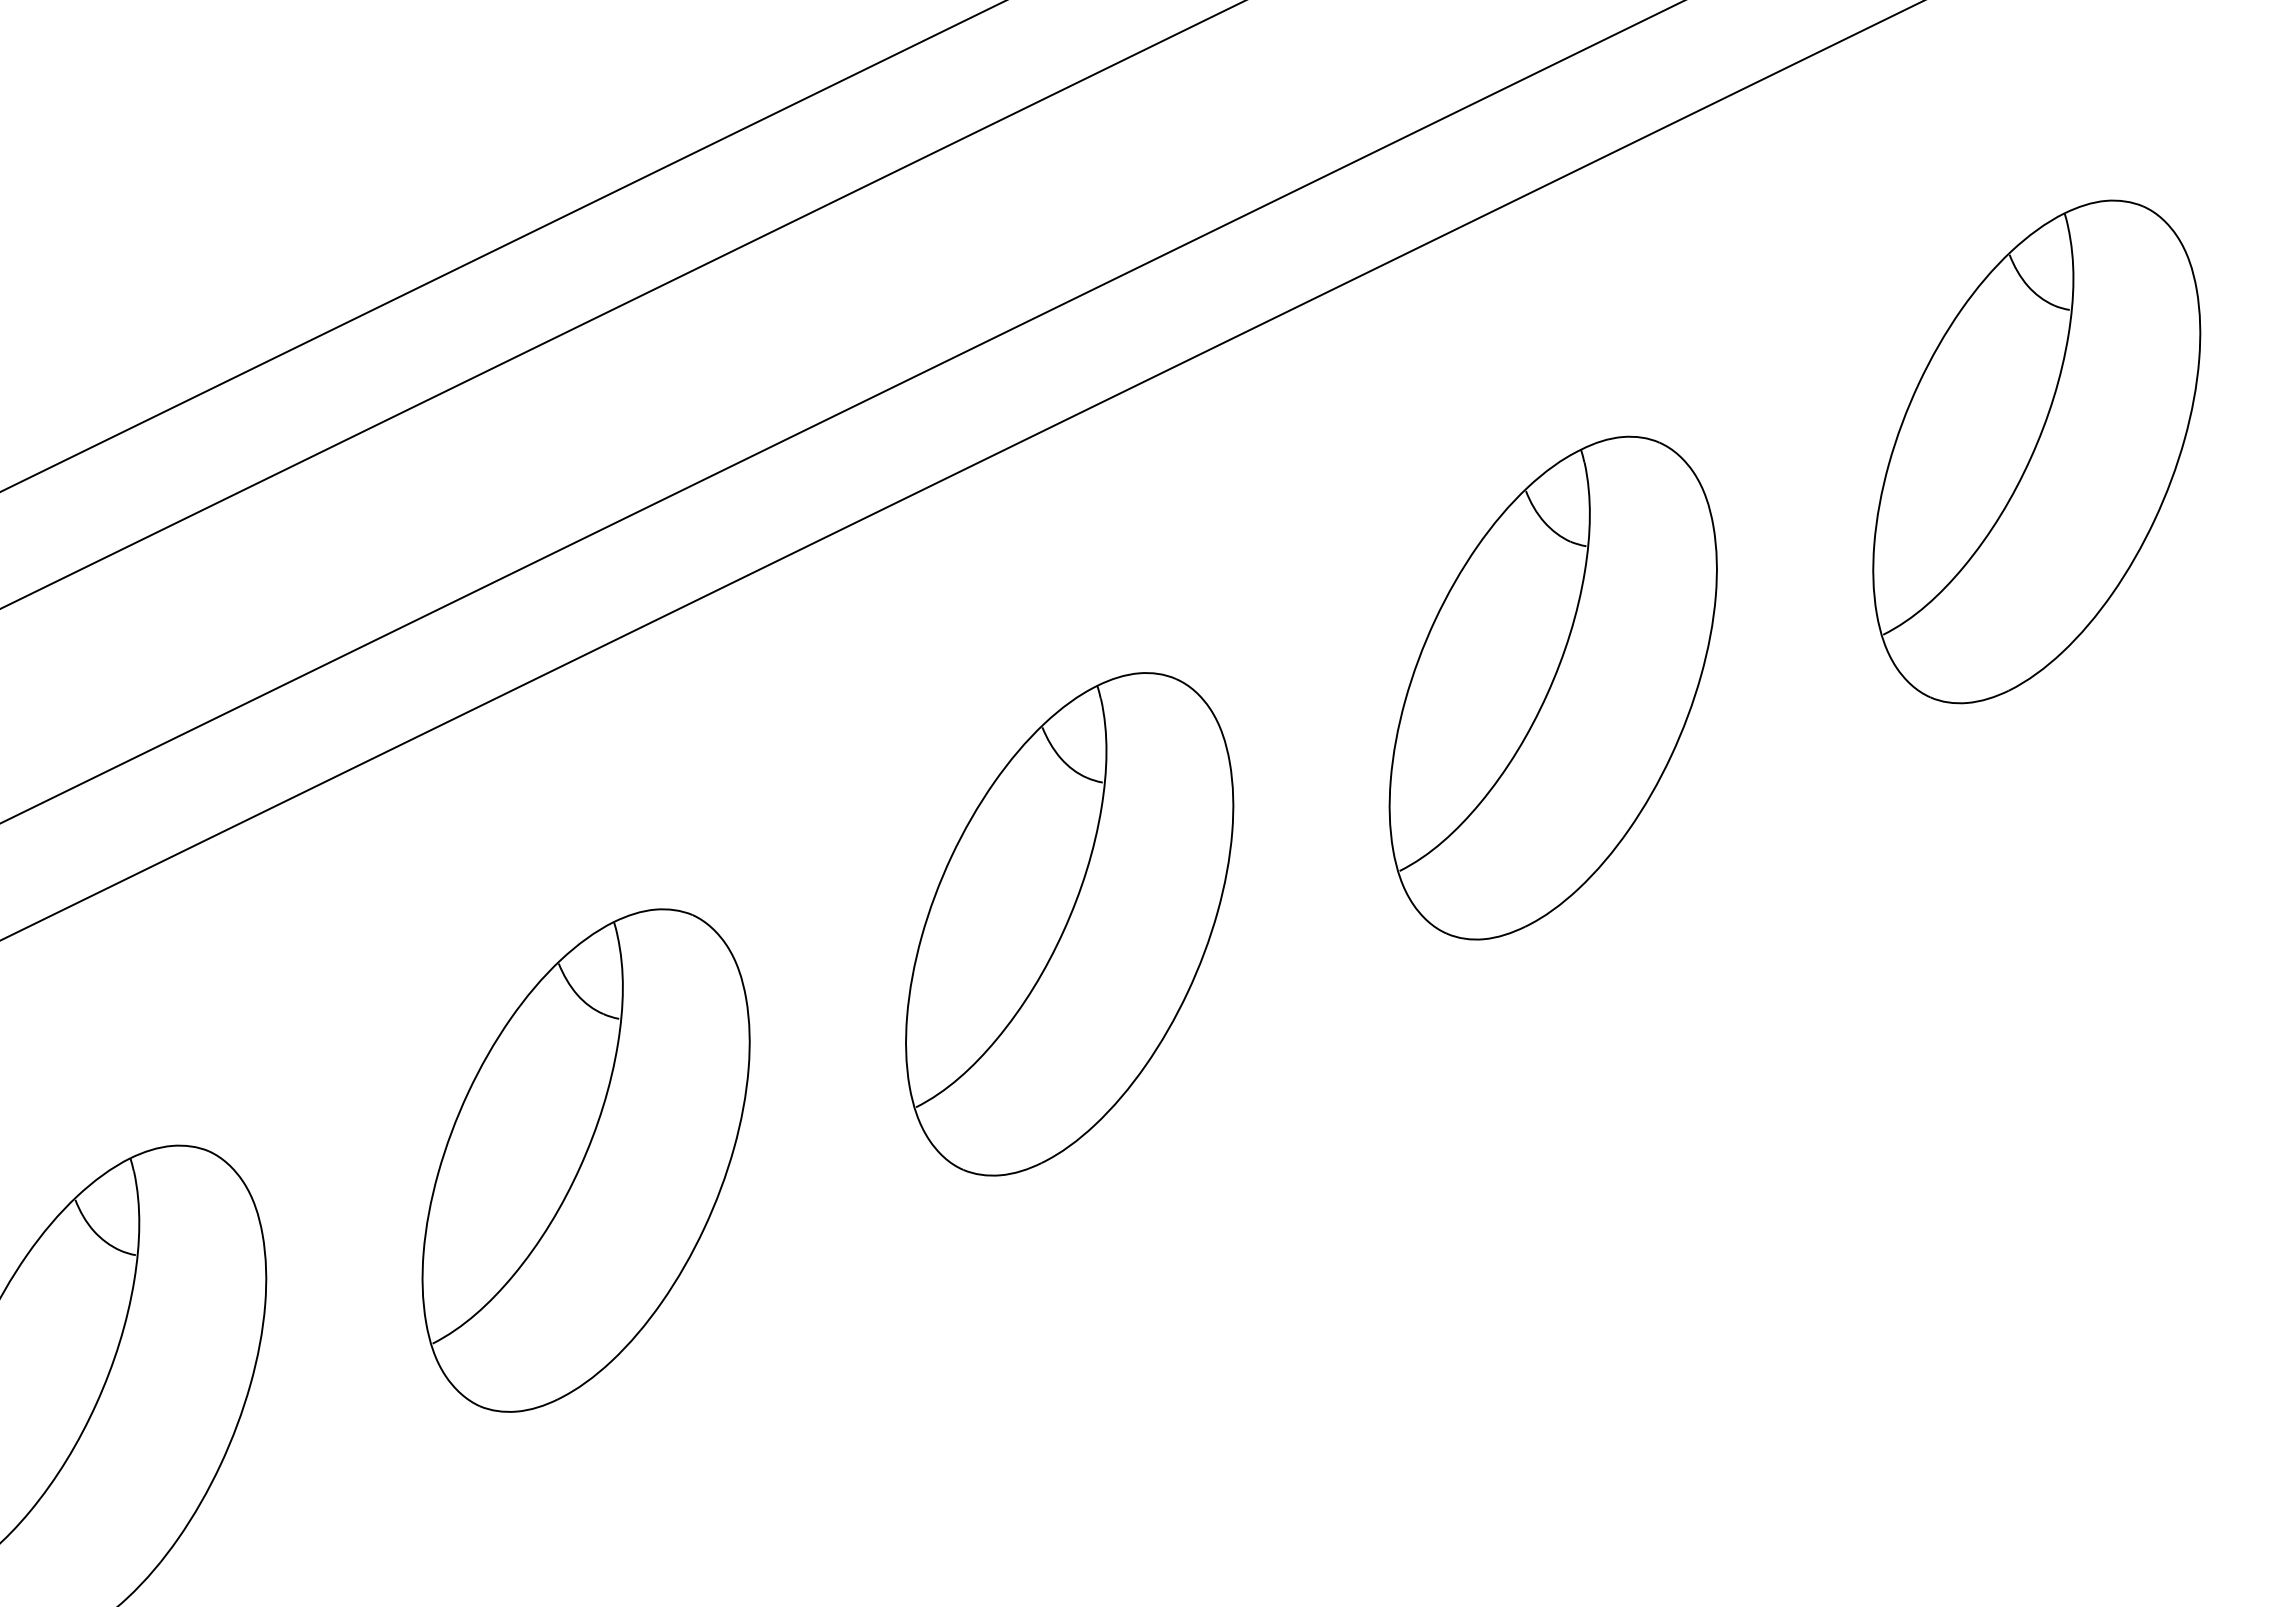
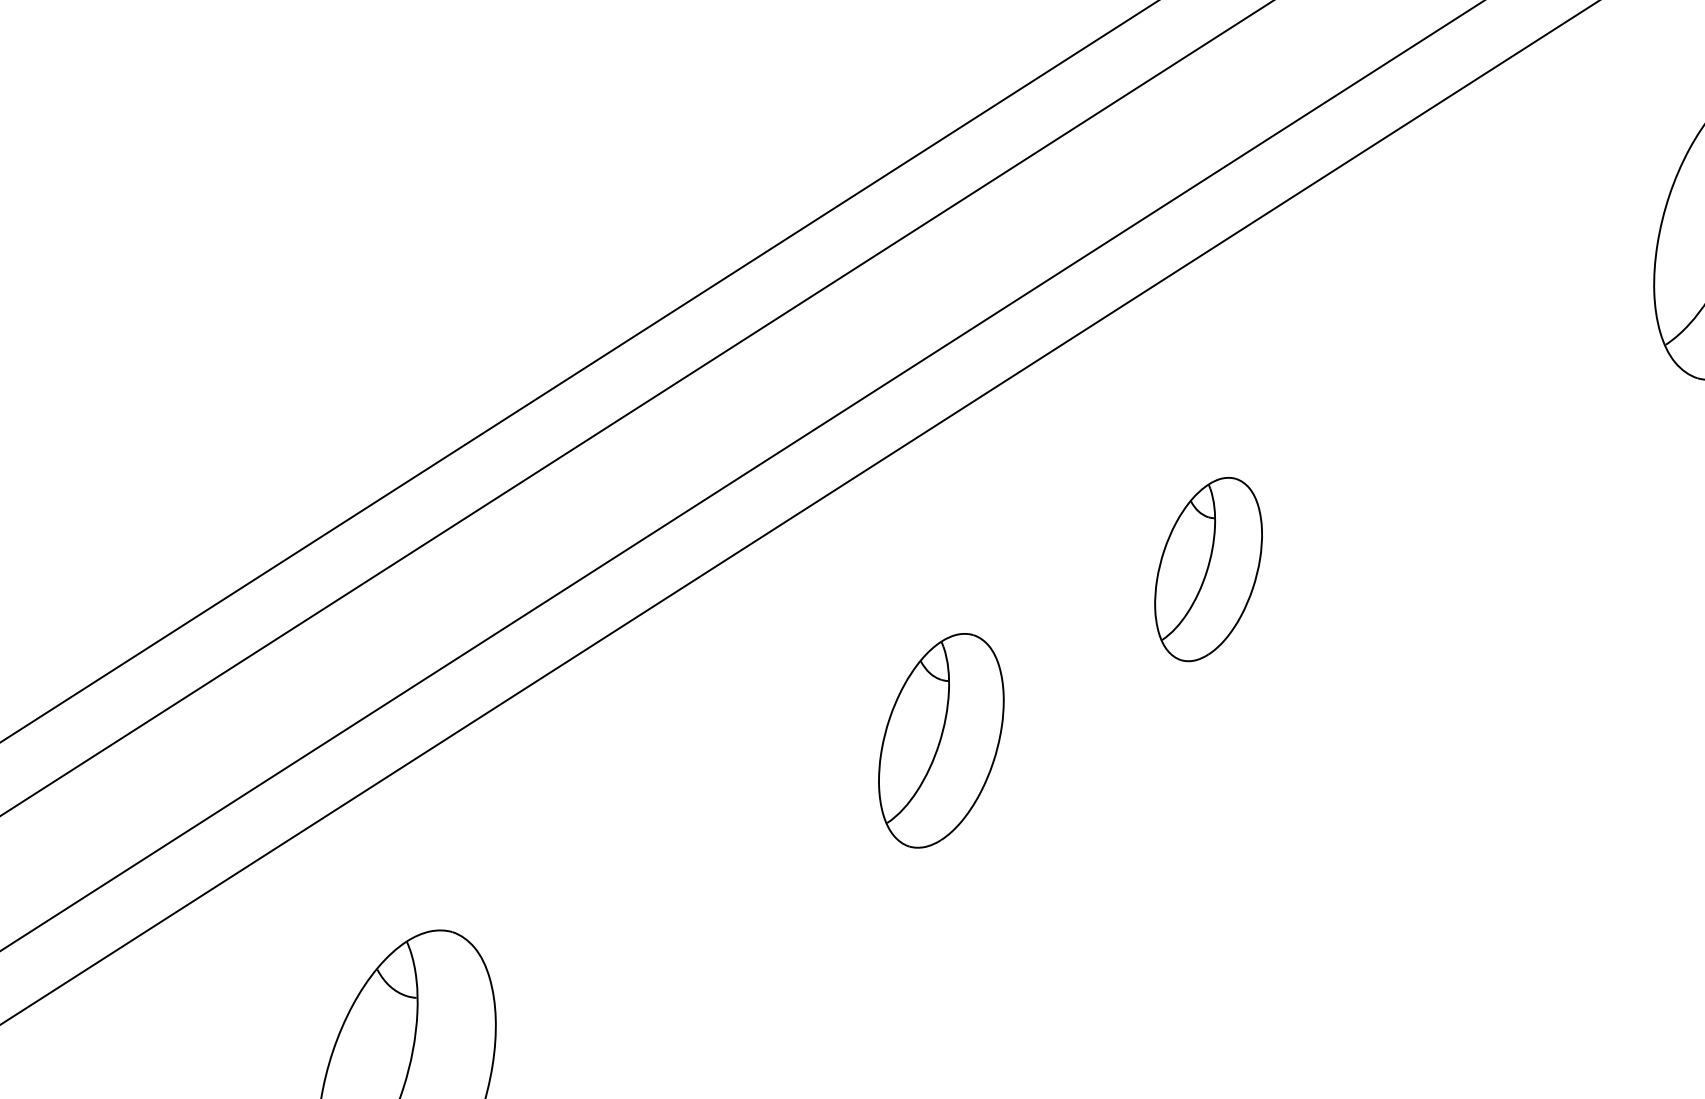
part: (2035, 452) -> (1475, 398), removed
part: (1552, 688) -> (1208, 569), size x0.6
part: (1070, 923) -> (941, 740), size x0.7
part: (585, 1159) -> (673, 911), removed

